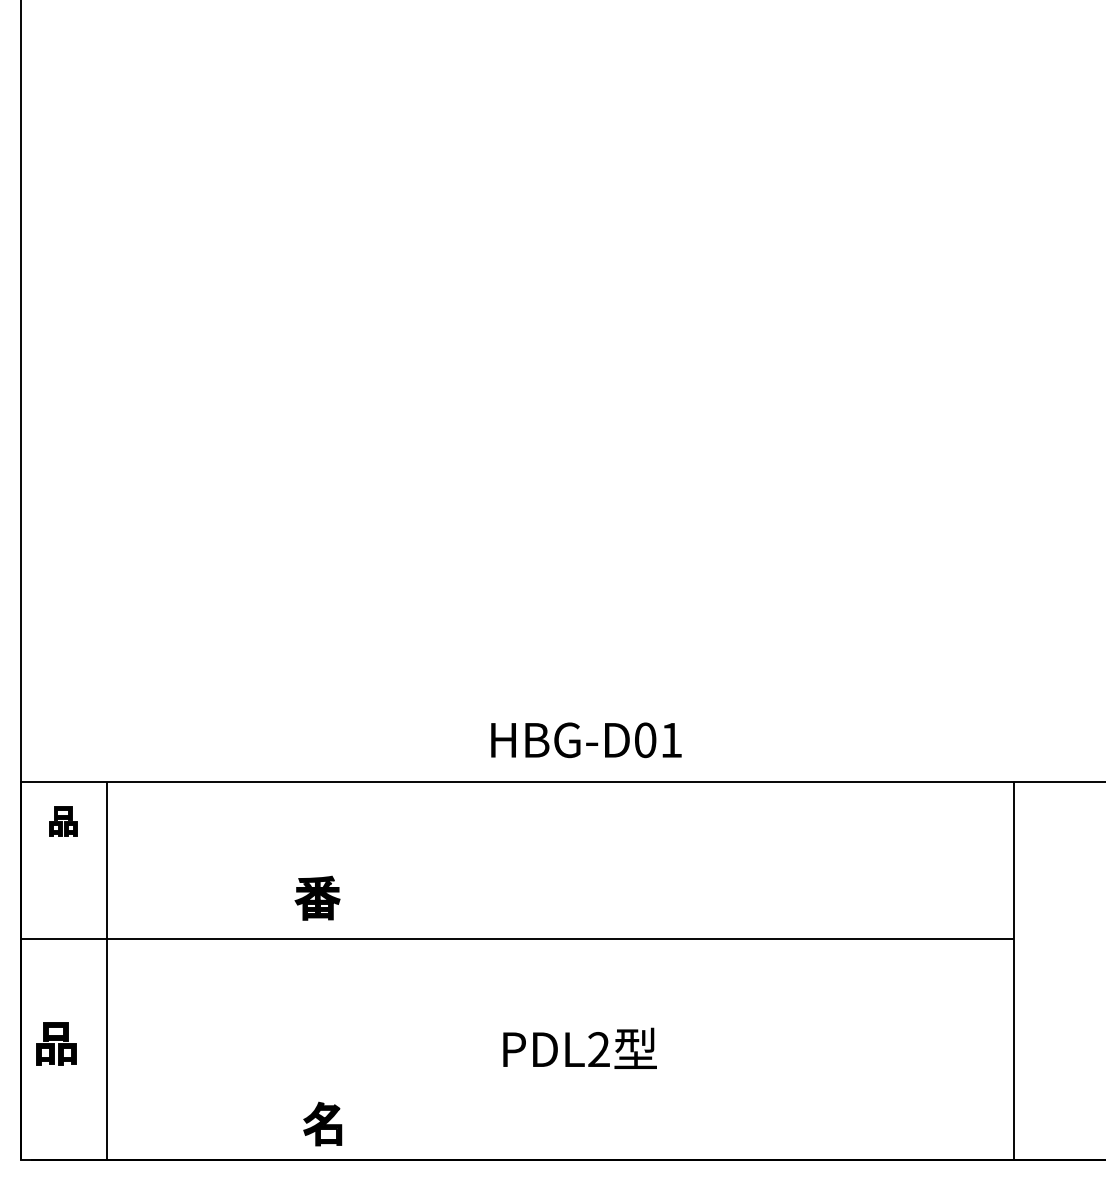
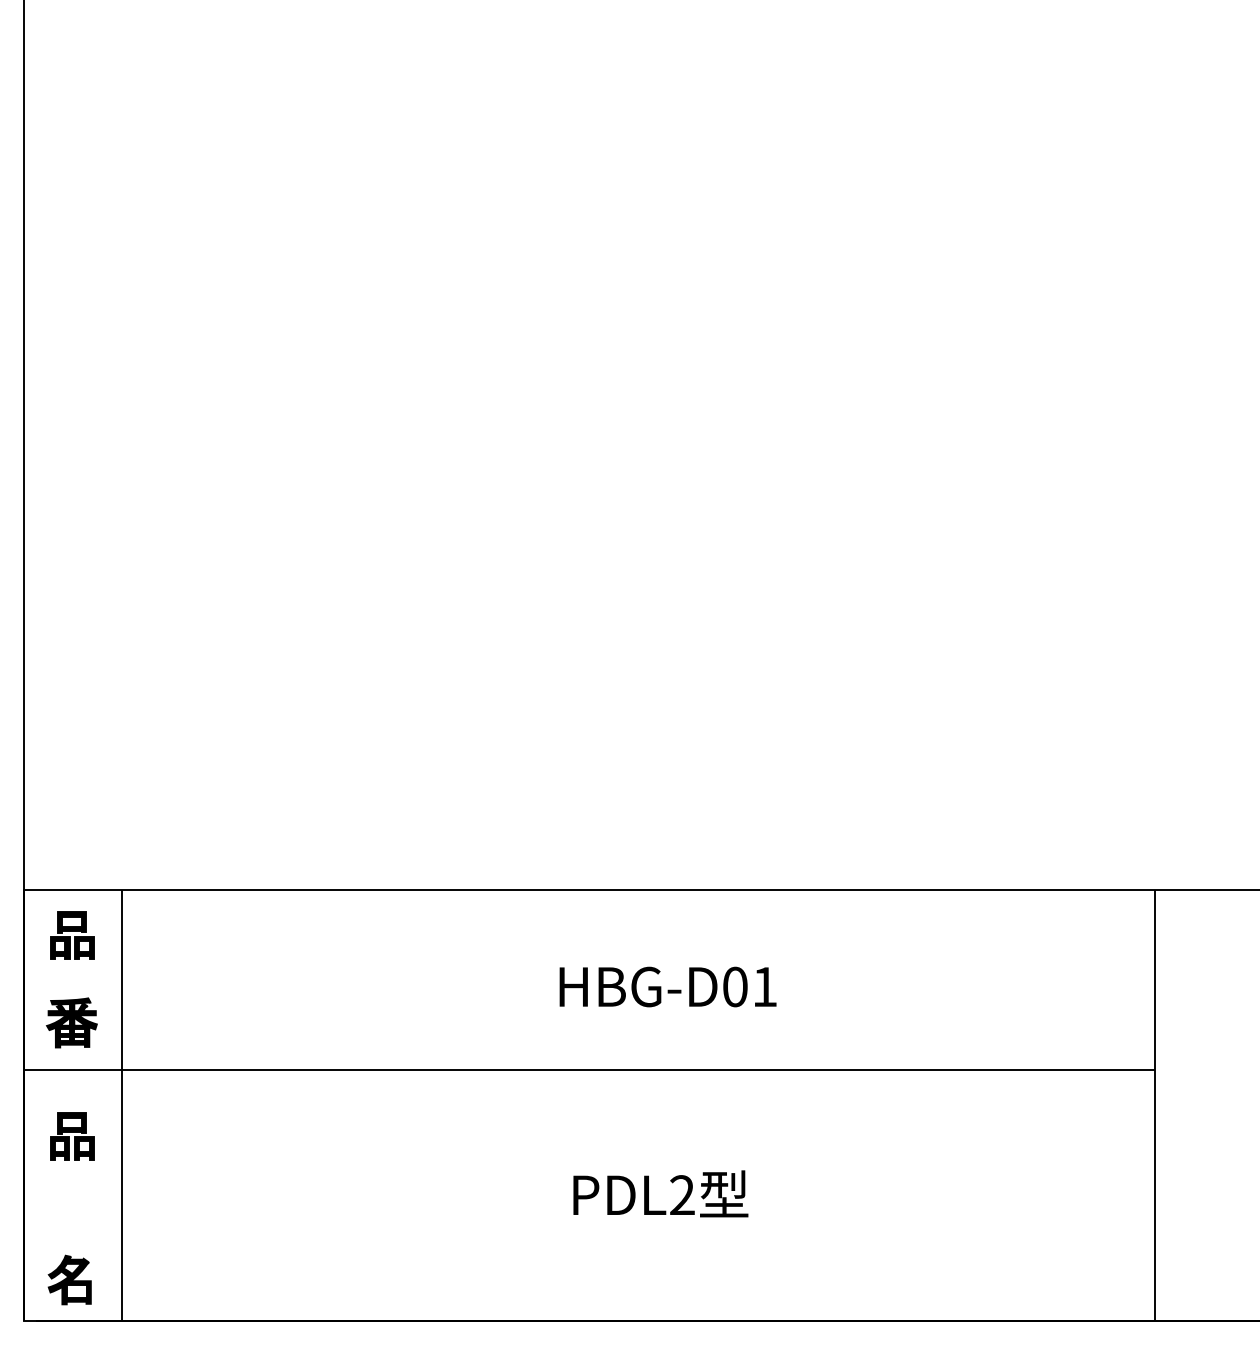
text: (585, 739) -> (667, 986), moved
part: (63, 821) -> (72, 935), size x1.43
part: (317, 897) -> (71, 1022), moved
part: (56, 1043) -> (72, 1136), moved
part: (322, 1123) -> (69, 1279), moved

